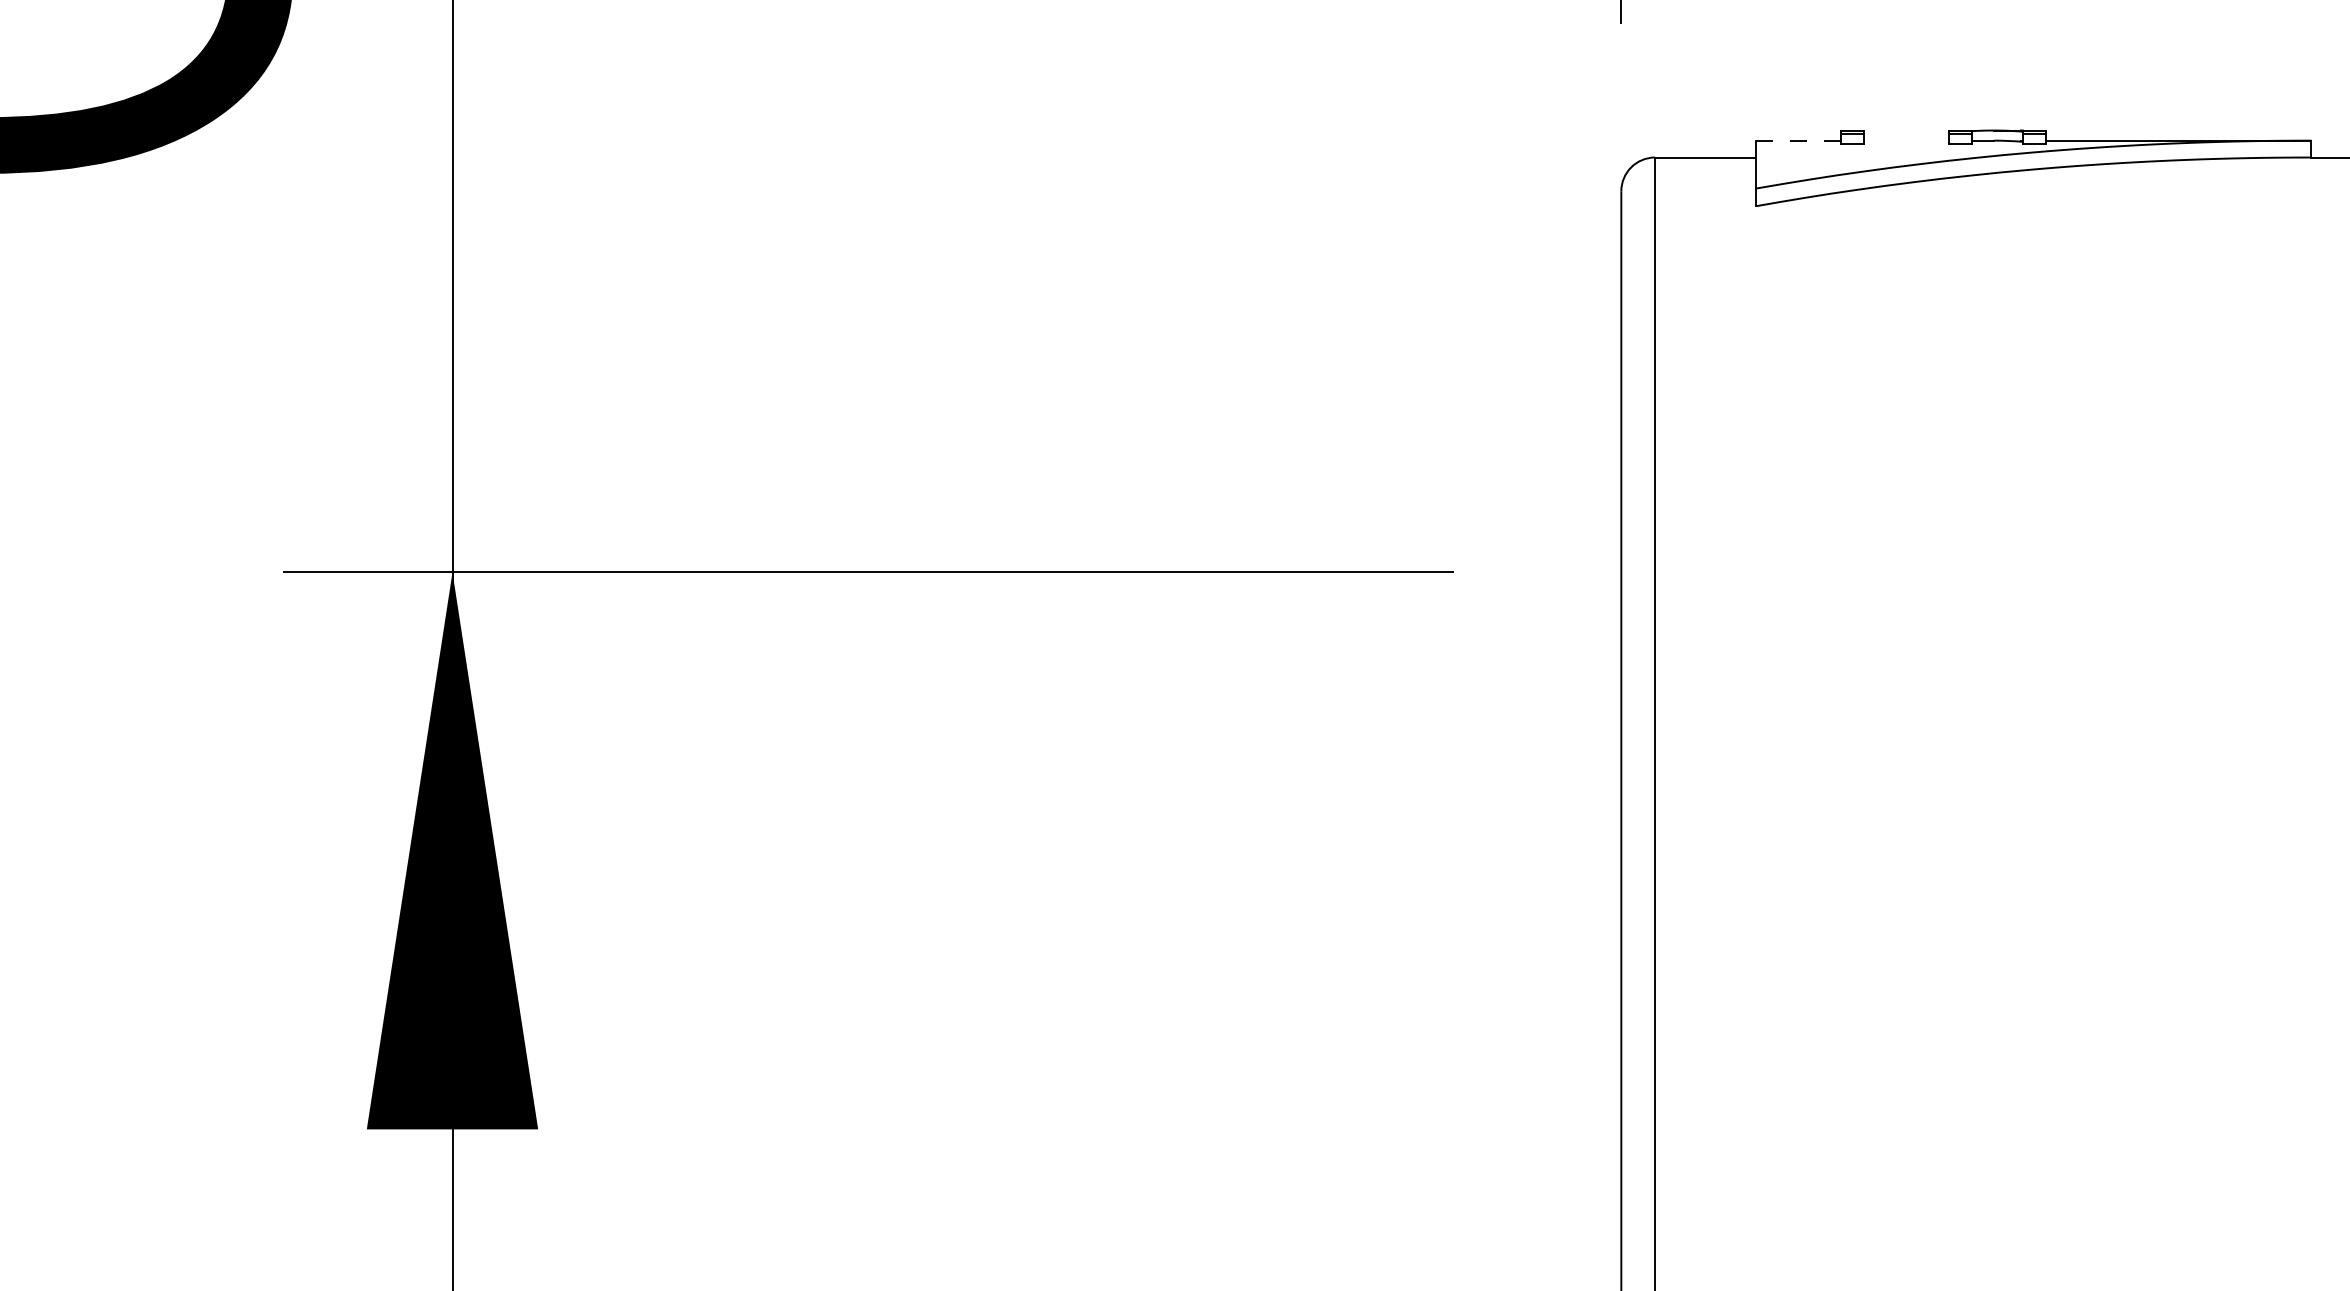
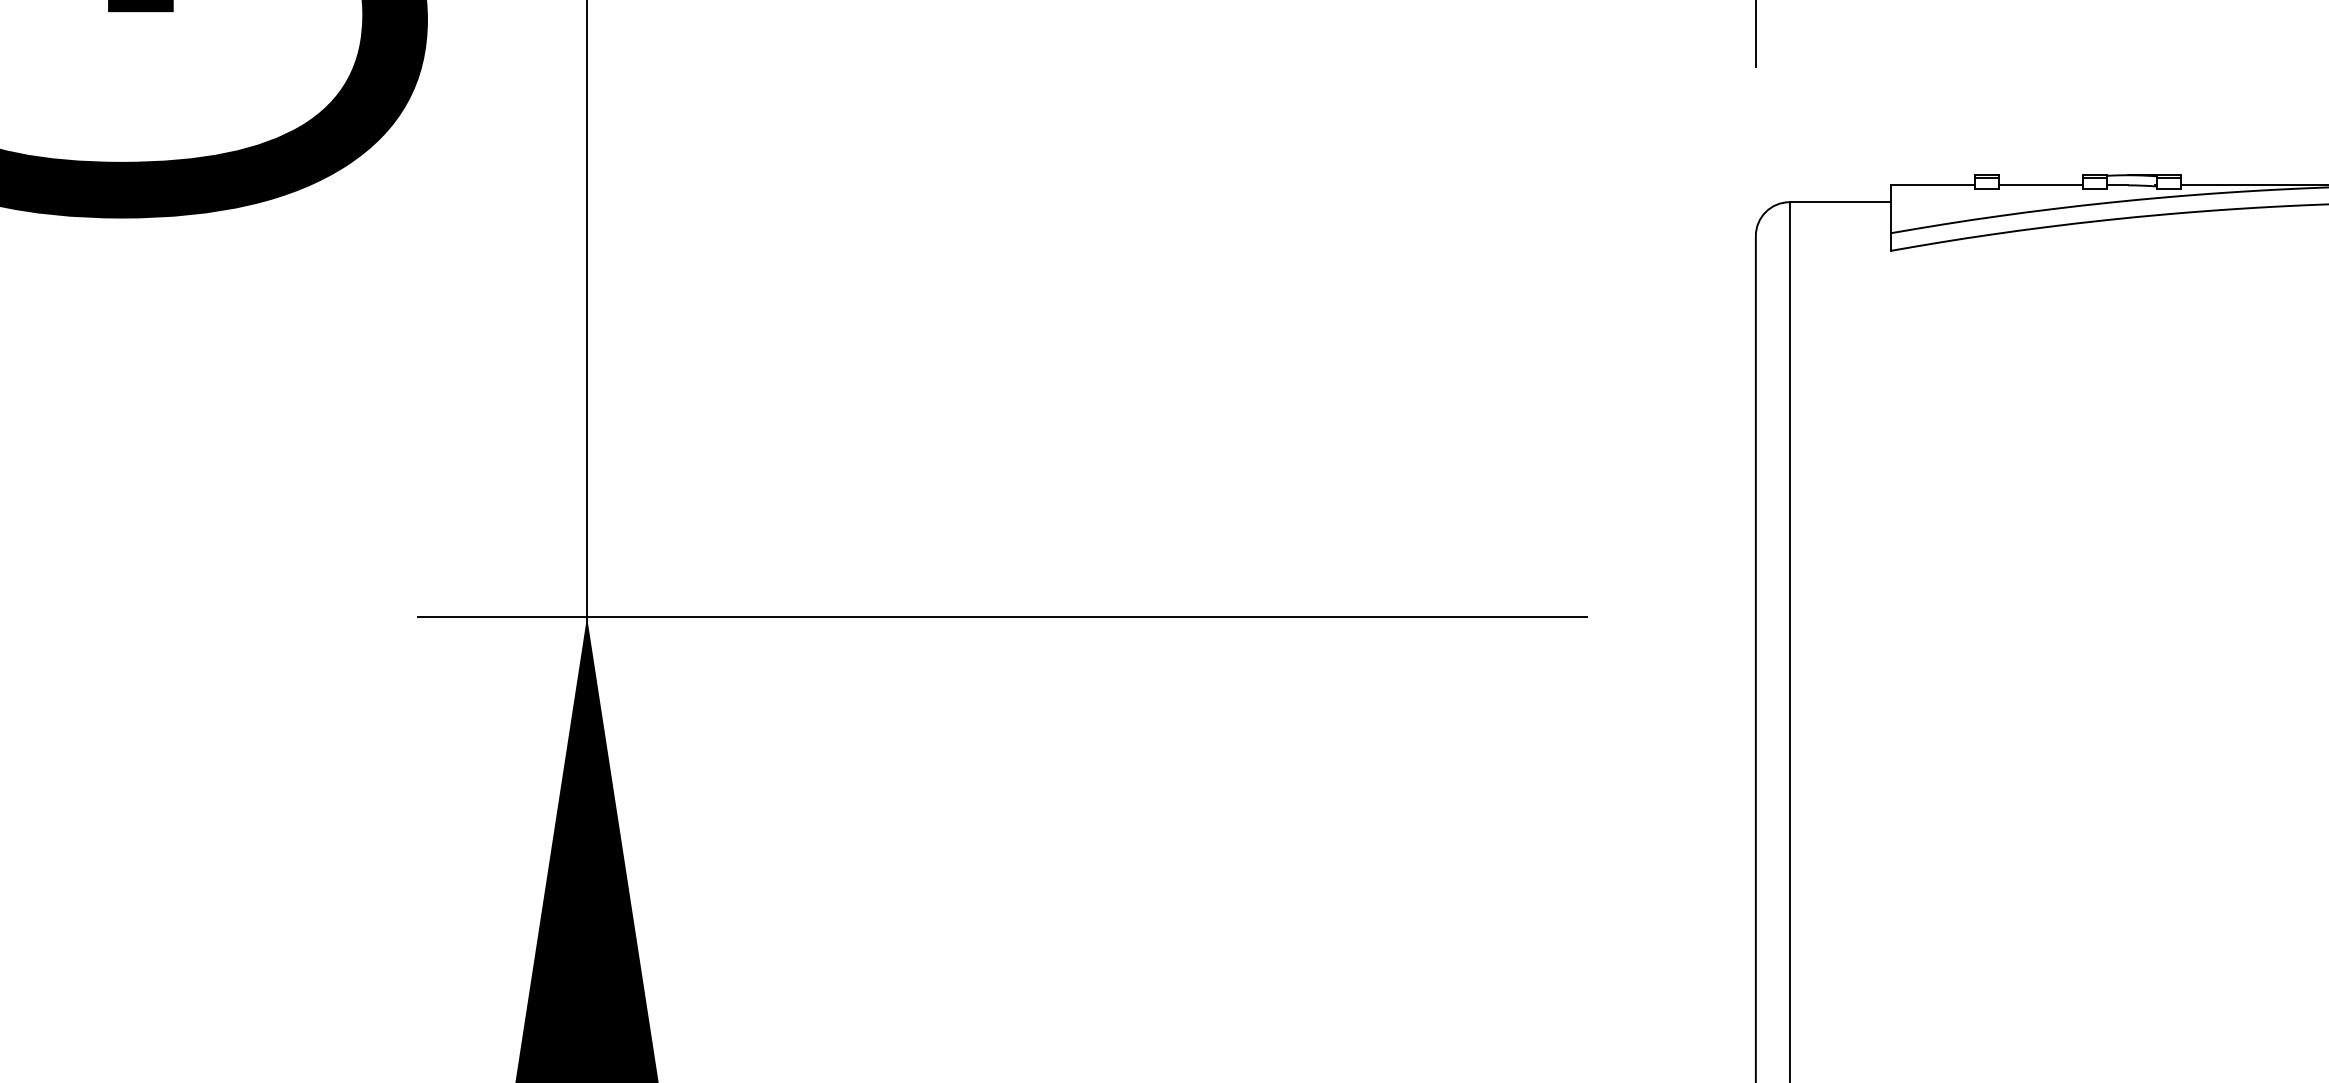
line: (1797, 140) -> (1932, 185), dashed -> solid
line: (1906, 140) -> (2041, 185), added

